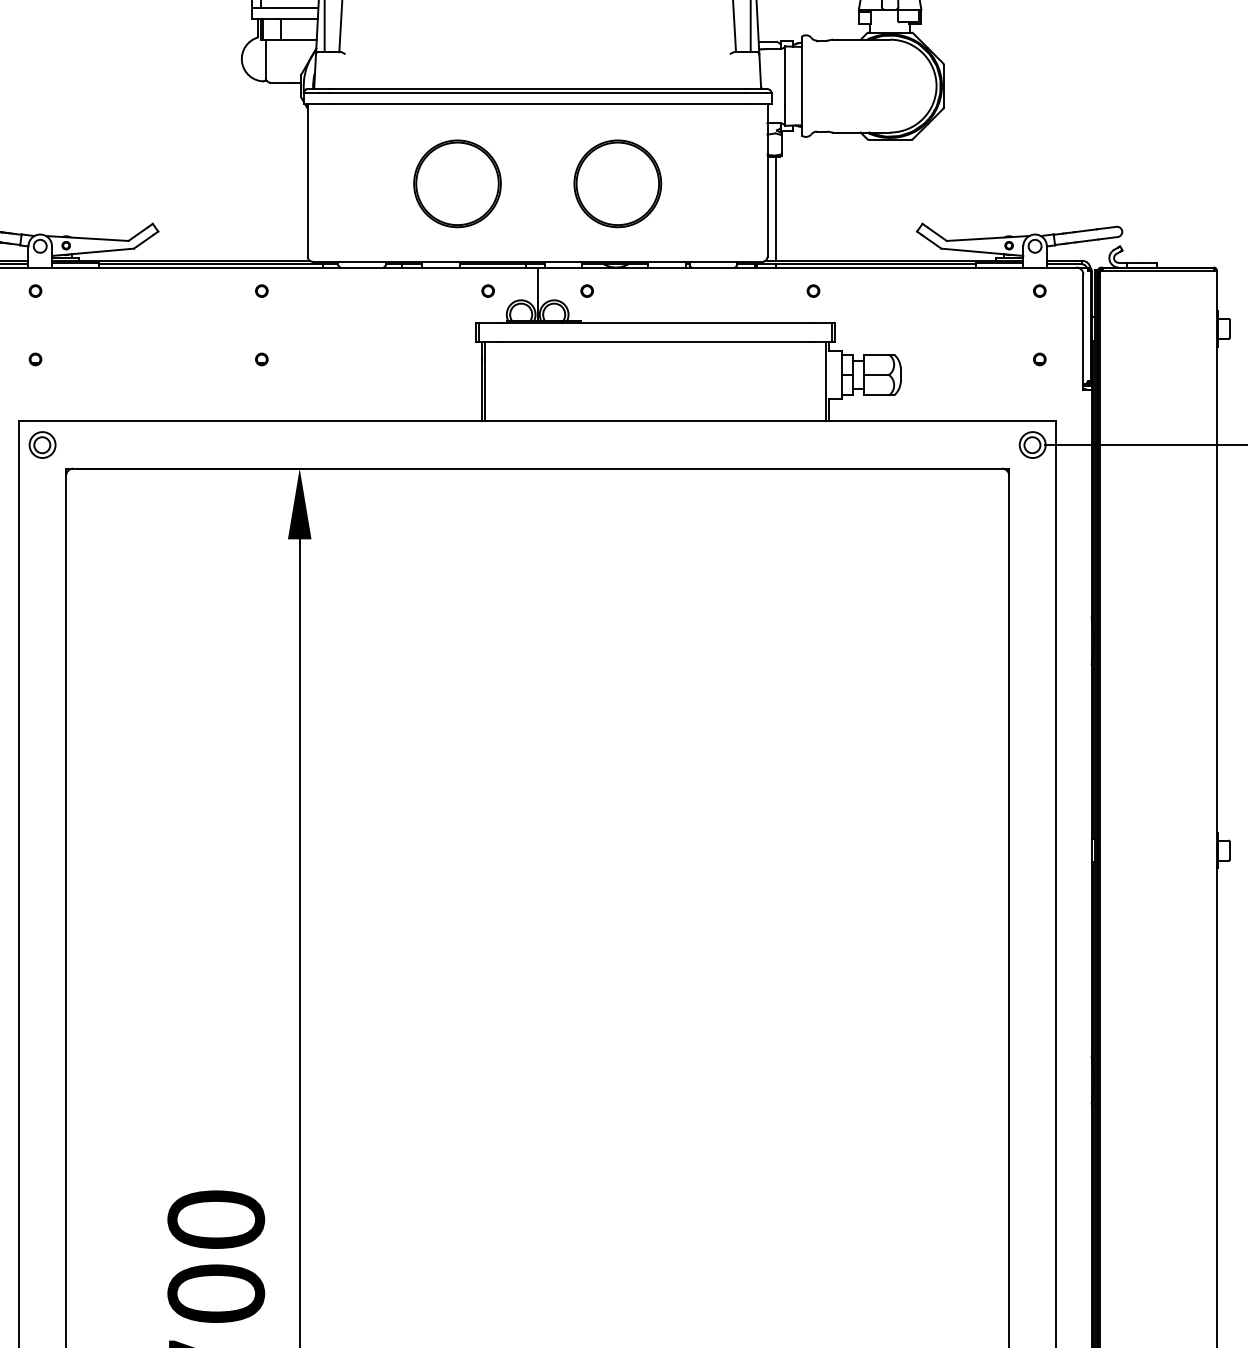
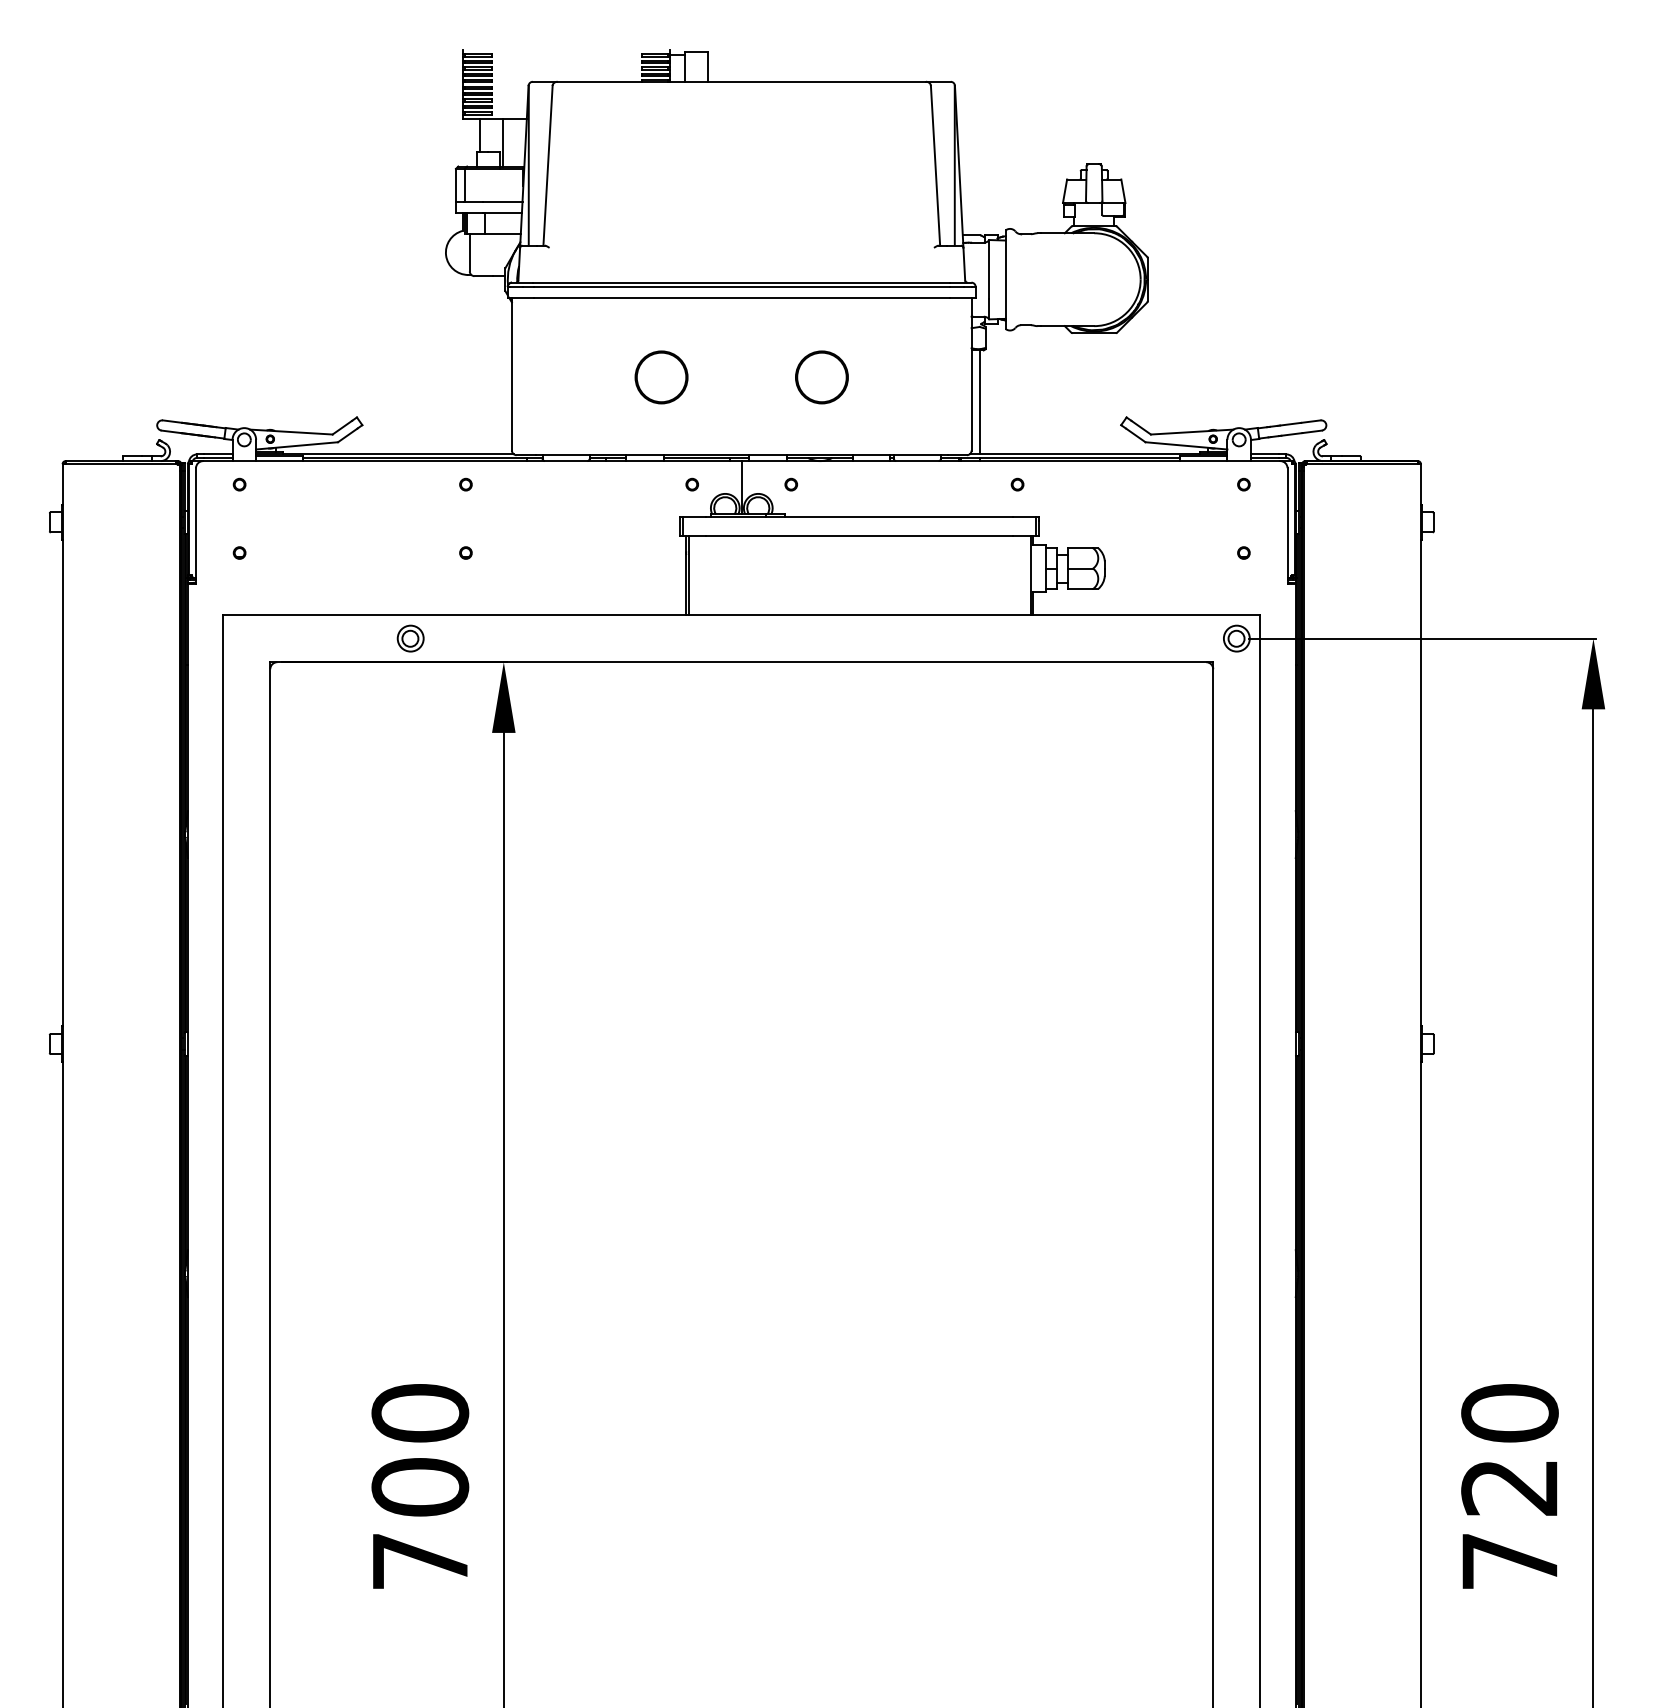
part: (457, 183) -> (661, 377), size x0.6
part: (617, 183) -> (821, 377), size x0.6
part: (42, 444) -> (410, 638), moved

